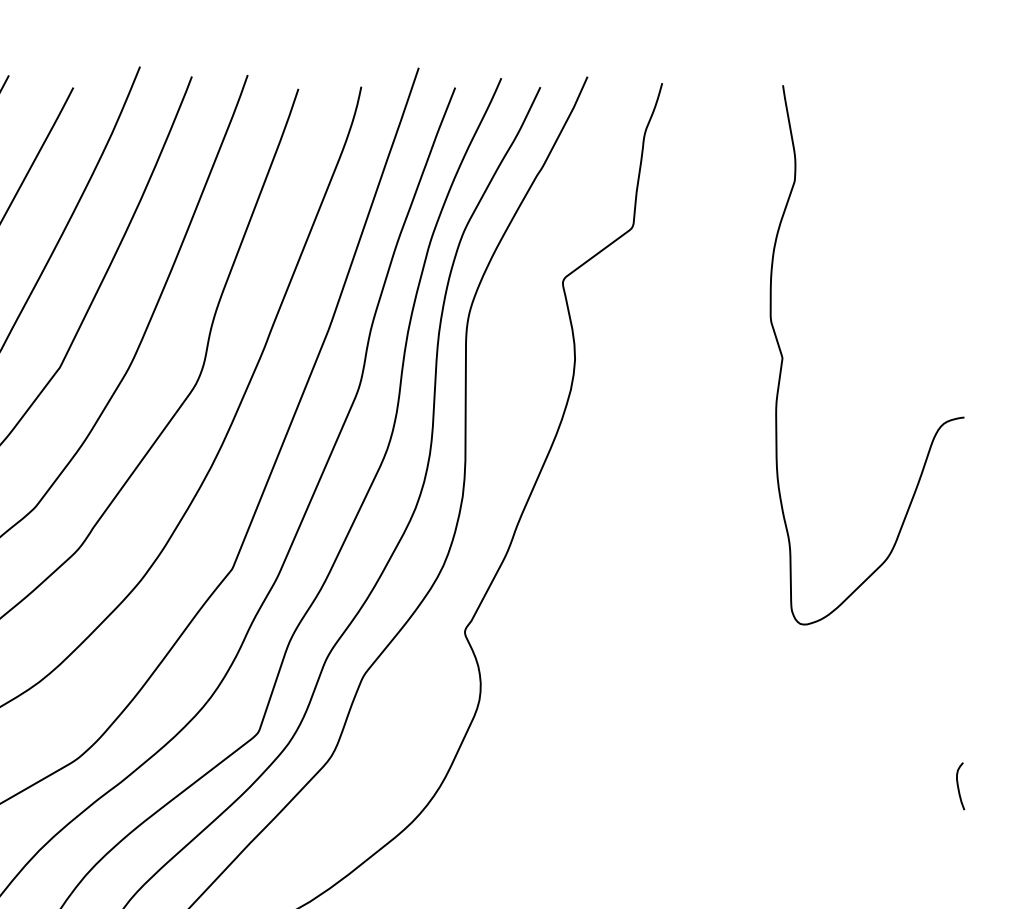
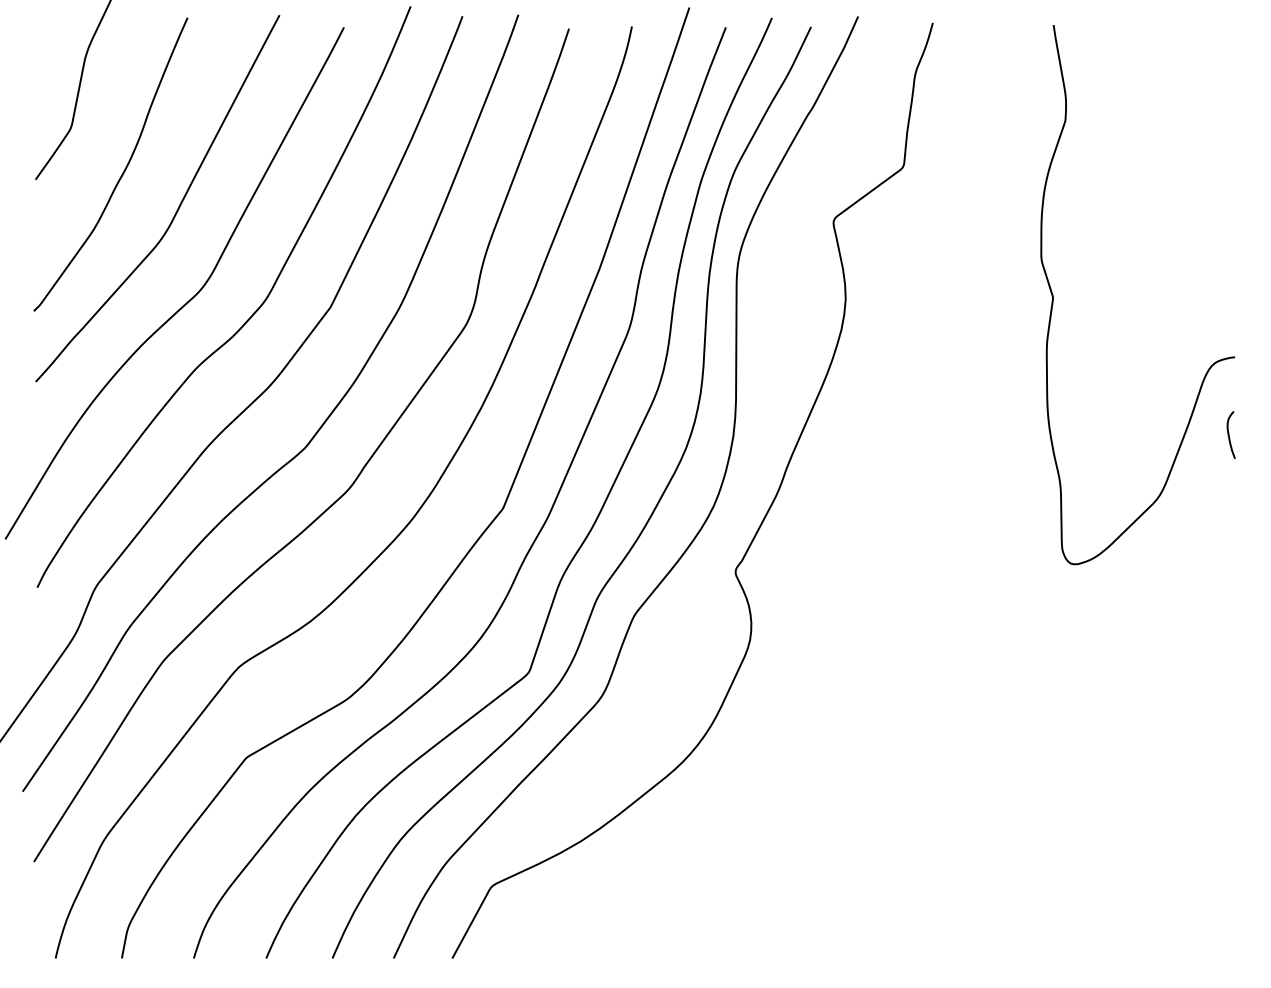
curve: (958, 785) -> (1229, 434), moved

